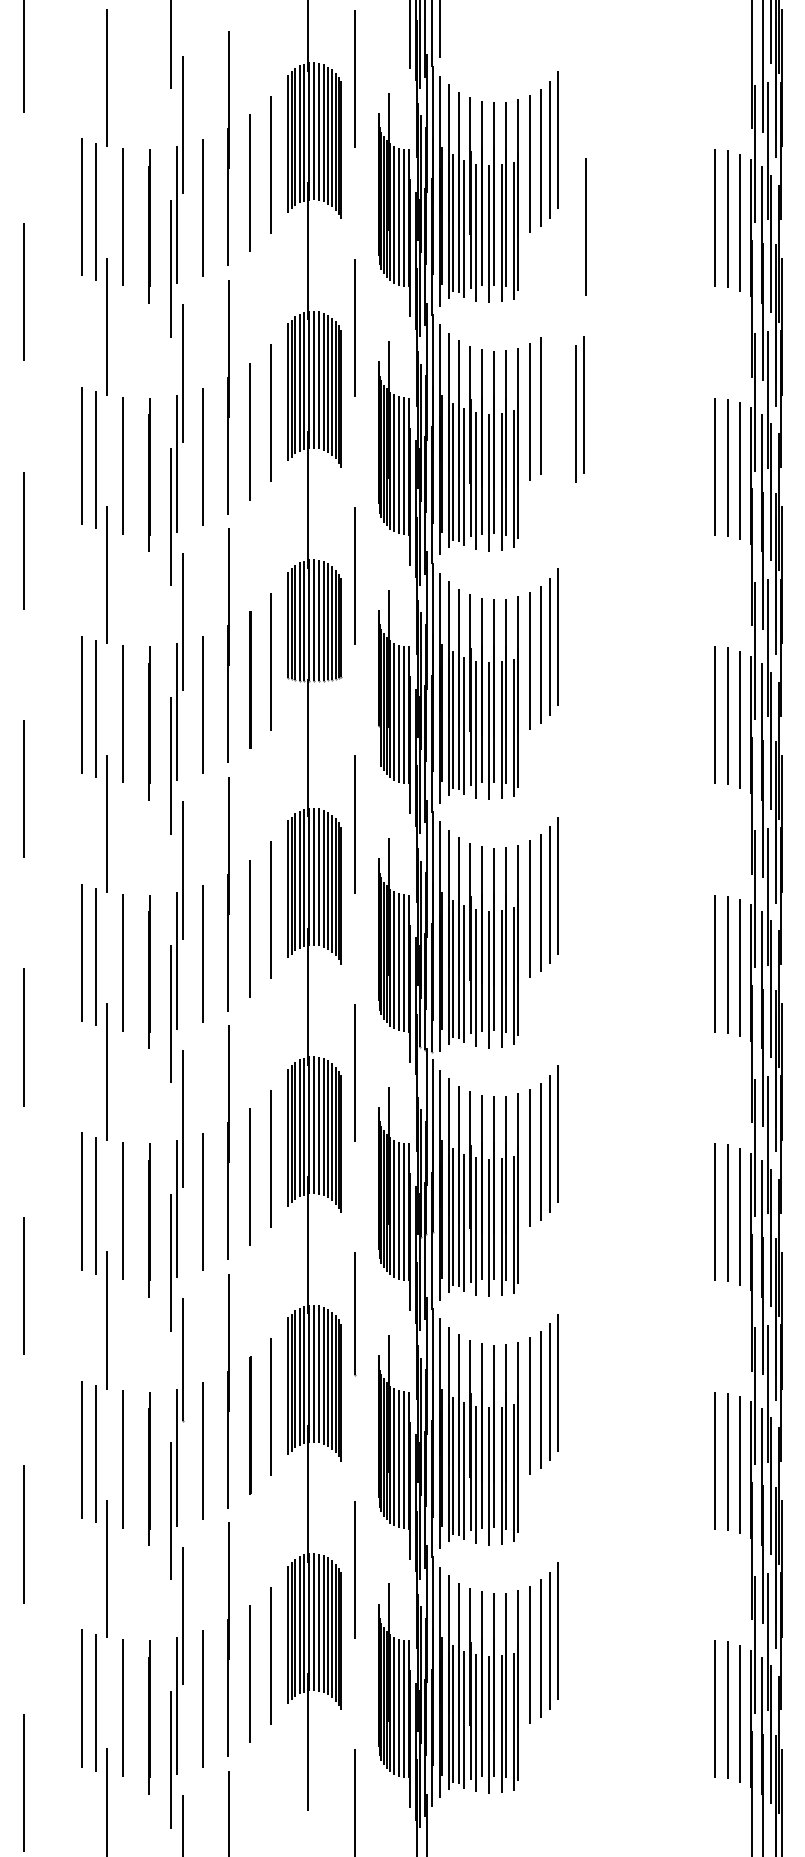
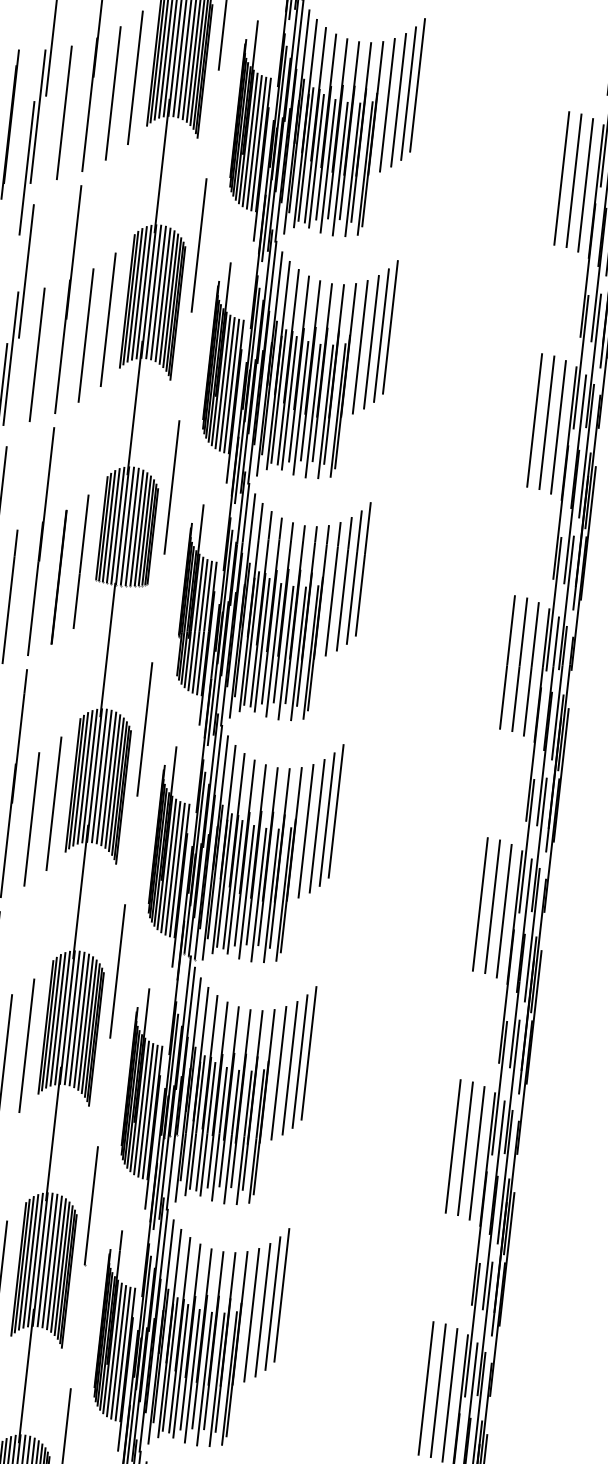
line: (585, 226) -> (434, 172), removed
part: (579, 409) -> (385, 331), moved

